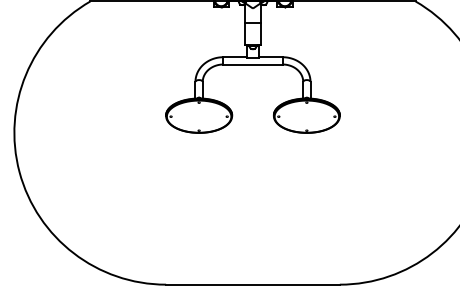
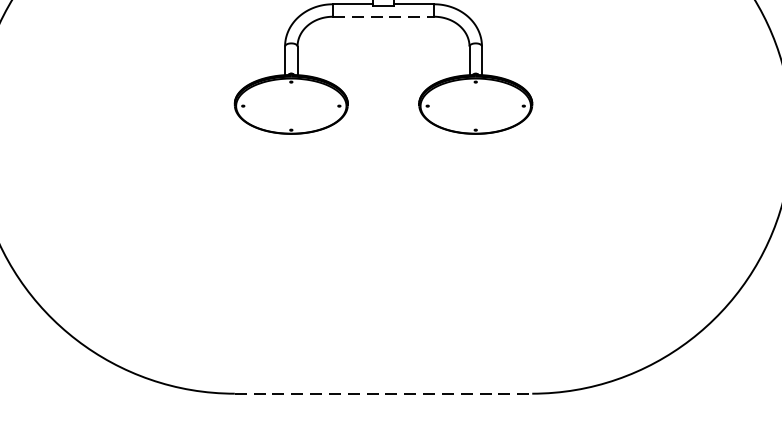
line: (252, 64) -> (382, 16), solid -> dashed
line: (252, 284) -> (382, 393), solid -> dashed

